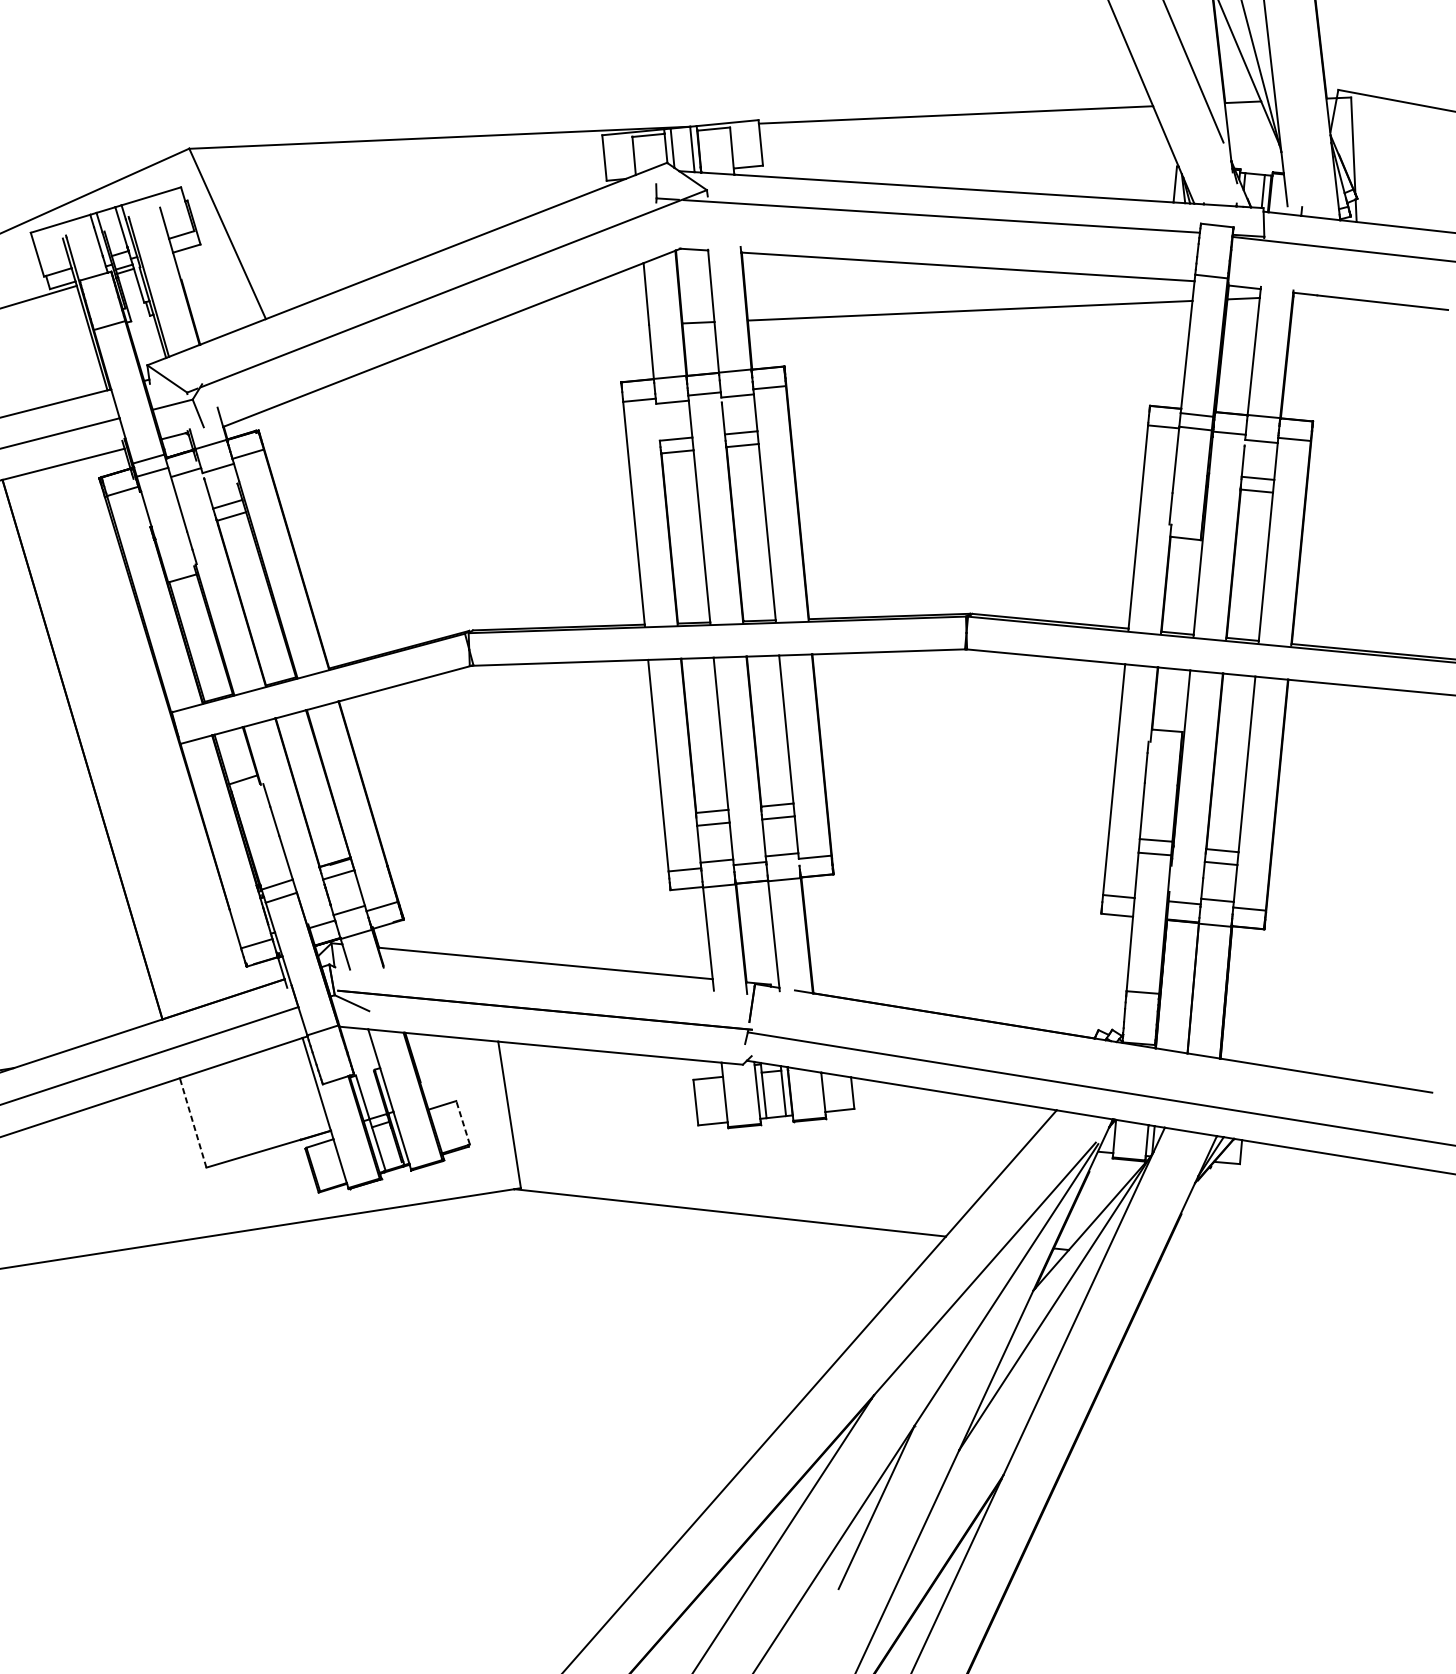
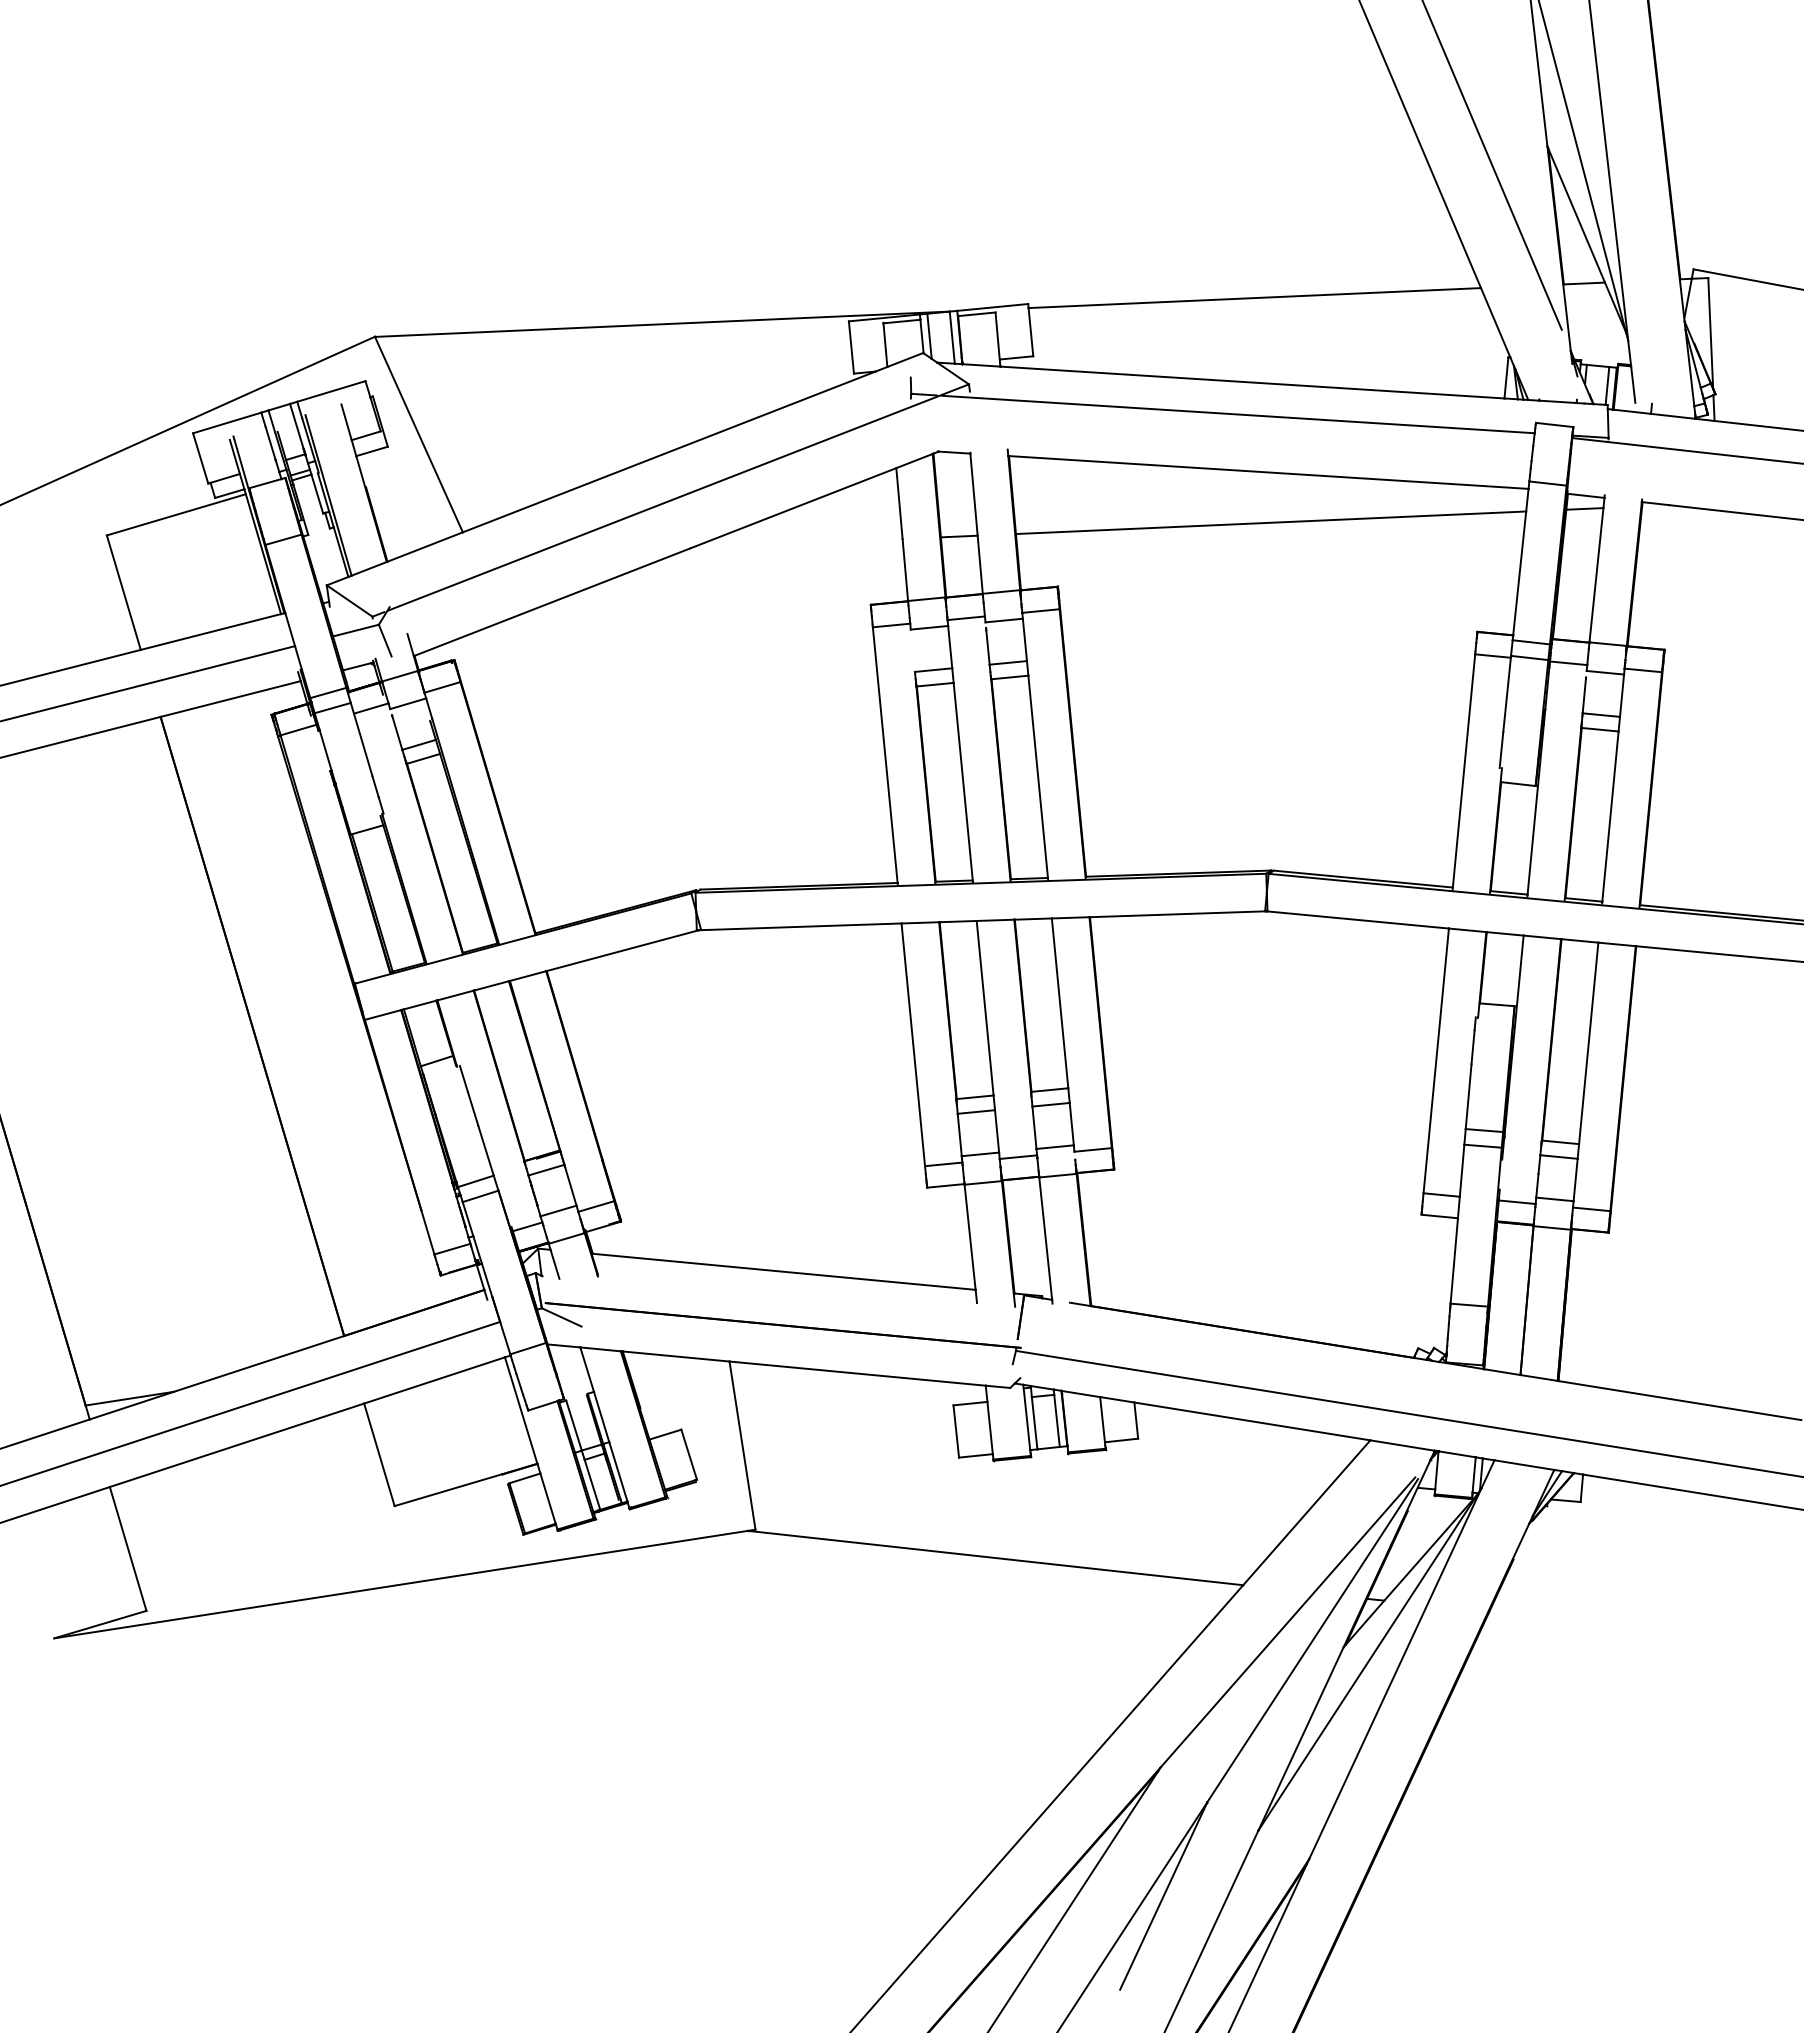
line: (193, 1122) -> (379, 1454), dashed -> solid
line: (463, 1122) -> (689, 1454), dashed -> solid

